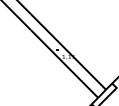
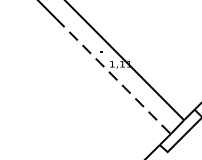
line: (64, 63) -> (113, 75), solid -> dashed

